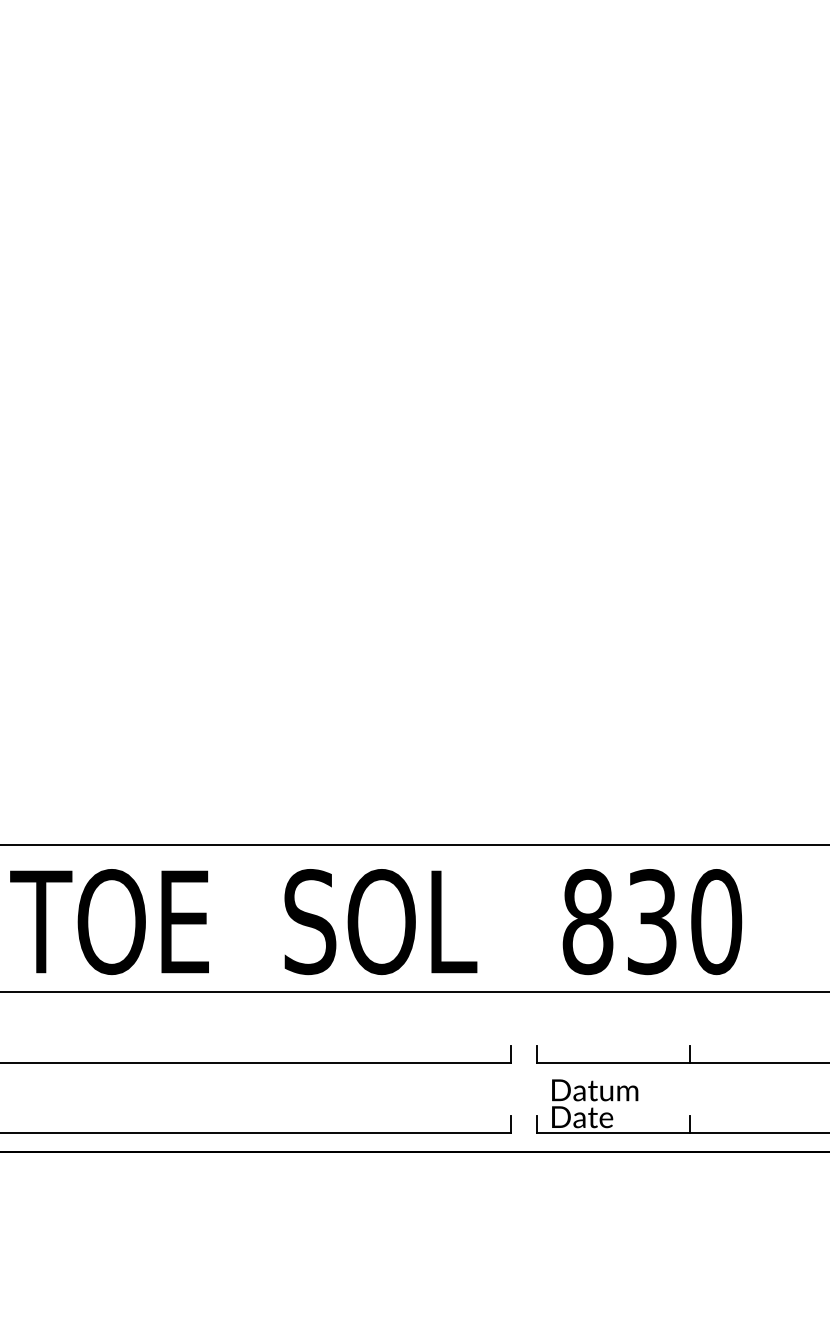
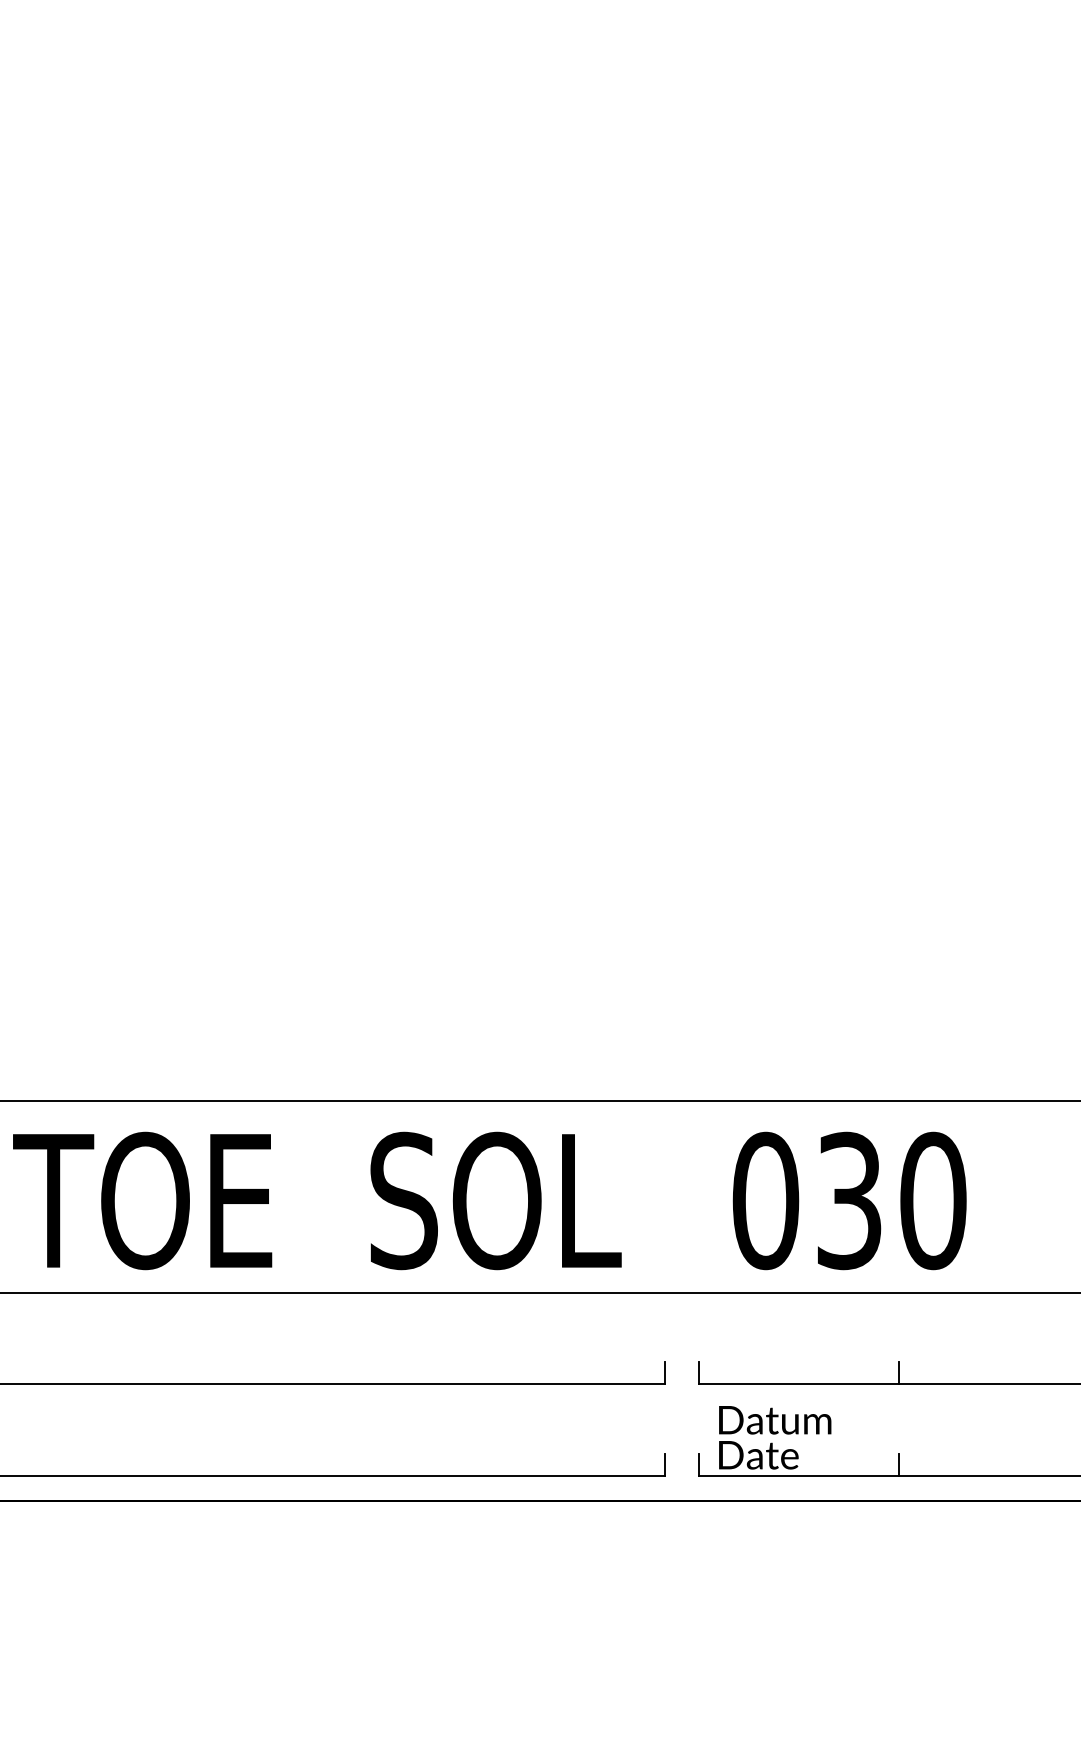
text: (587, 921) -> (765, 1200), 830 -> 030

